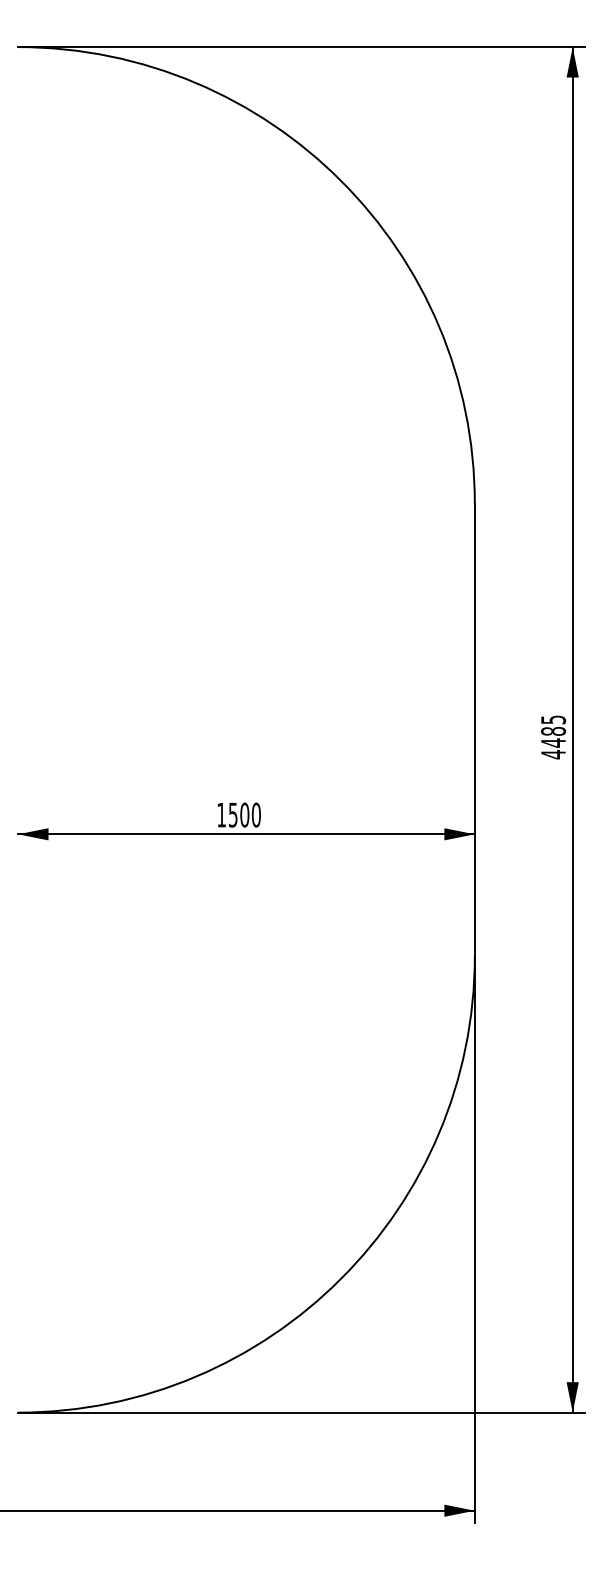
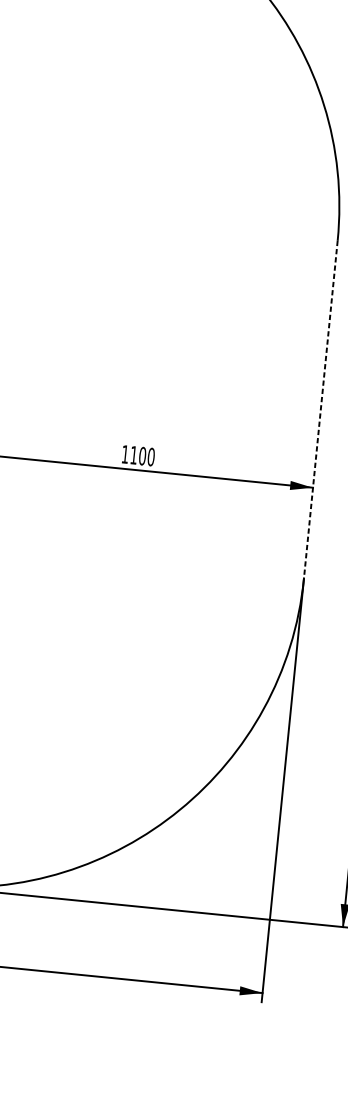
line: (474, 730) -> (320, 410), solid -> dashed
text: (233, 815) -> (134, 455), 1500 -> 1100

